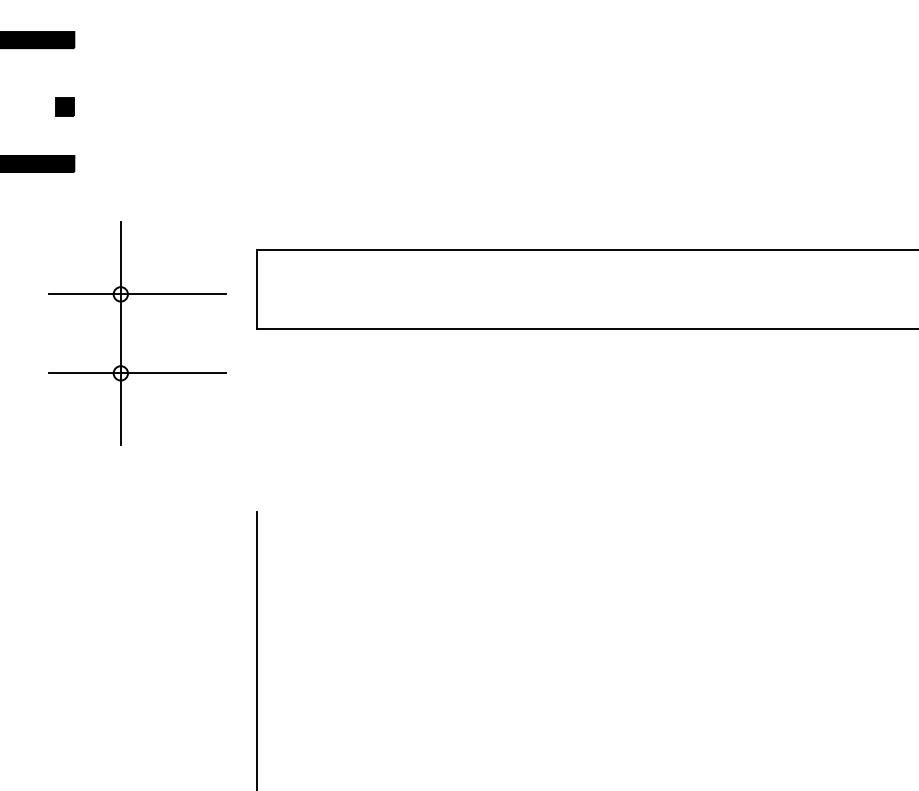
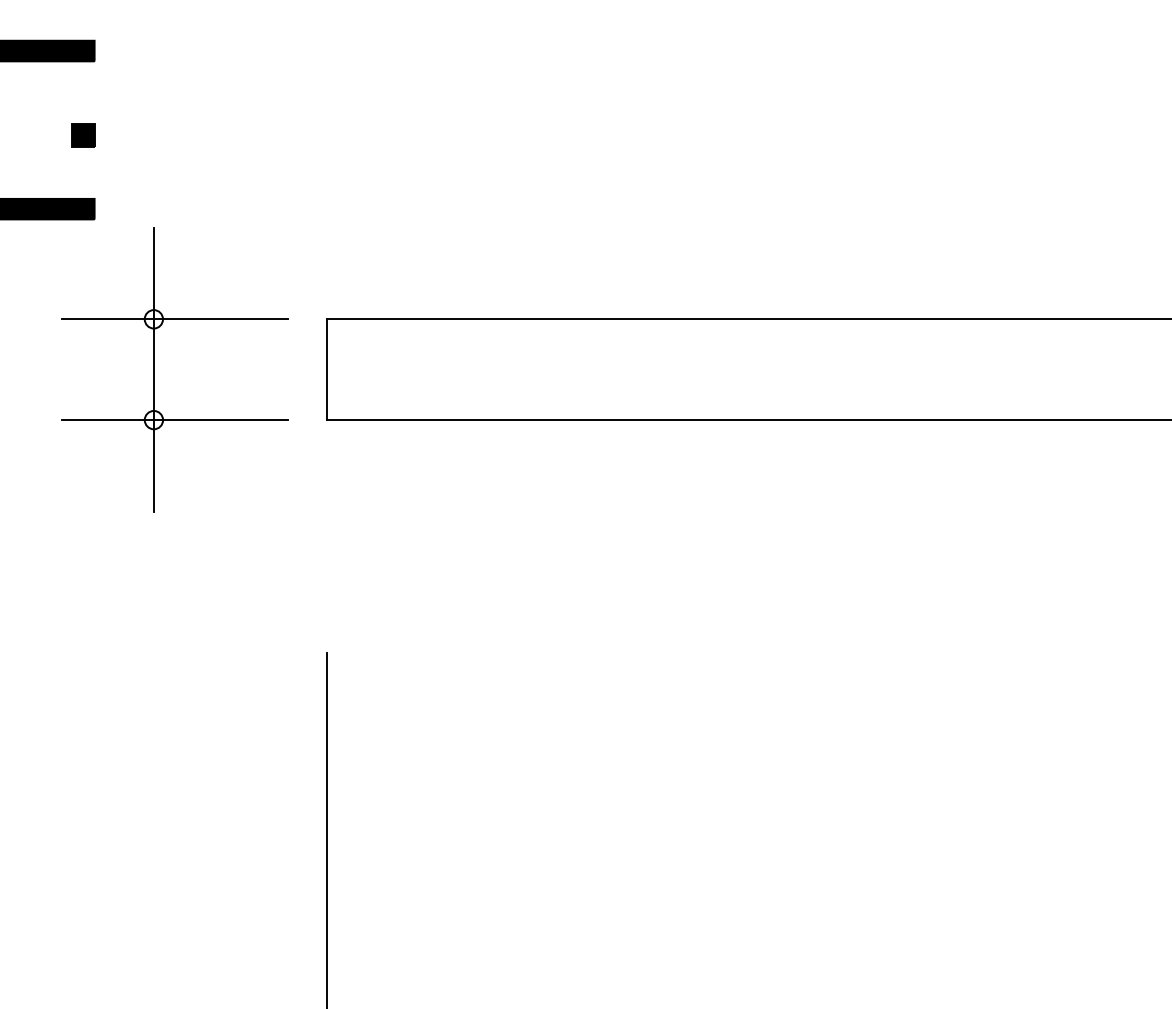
part: (121, 333) -> (154, 369), moved

